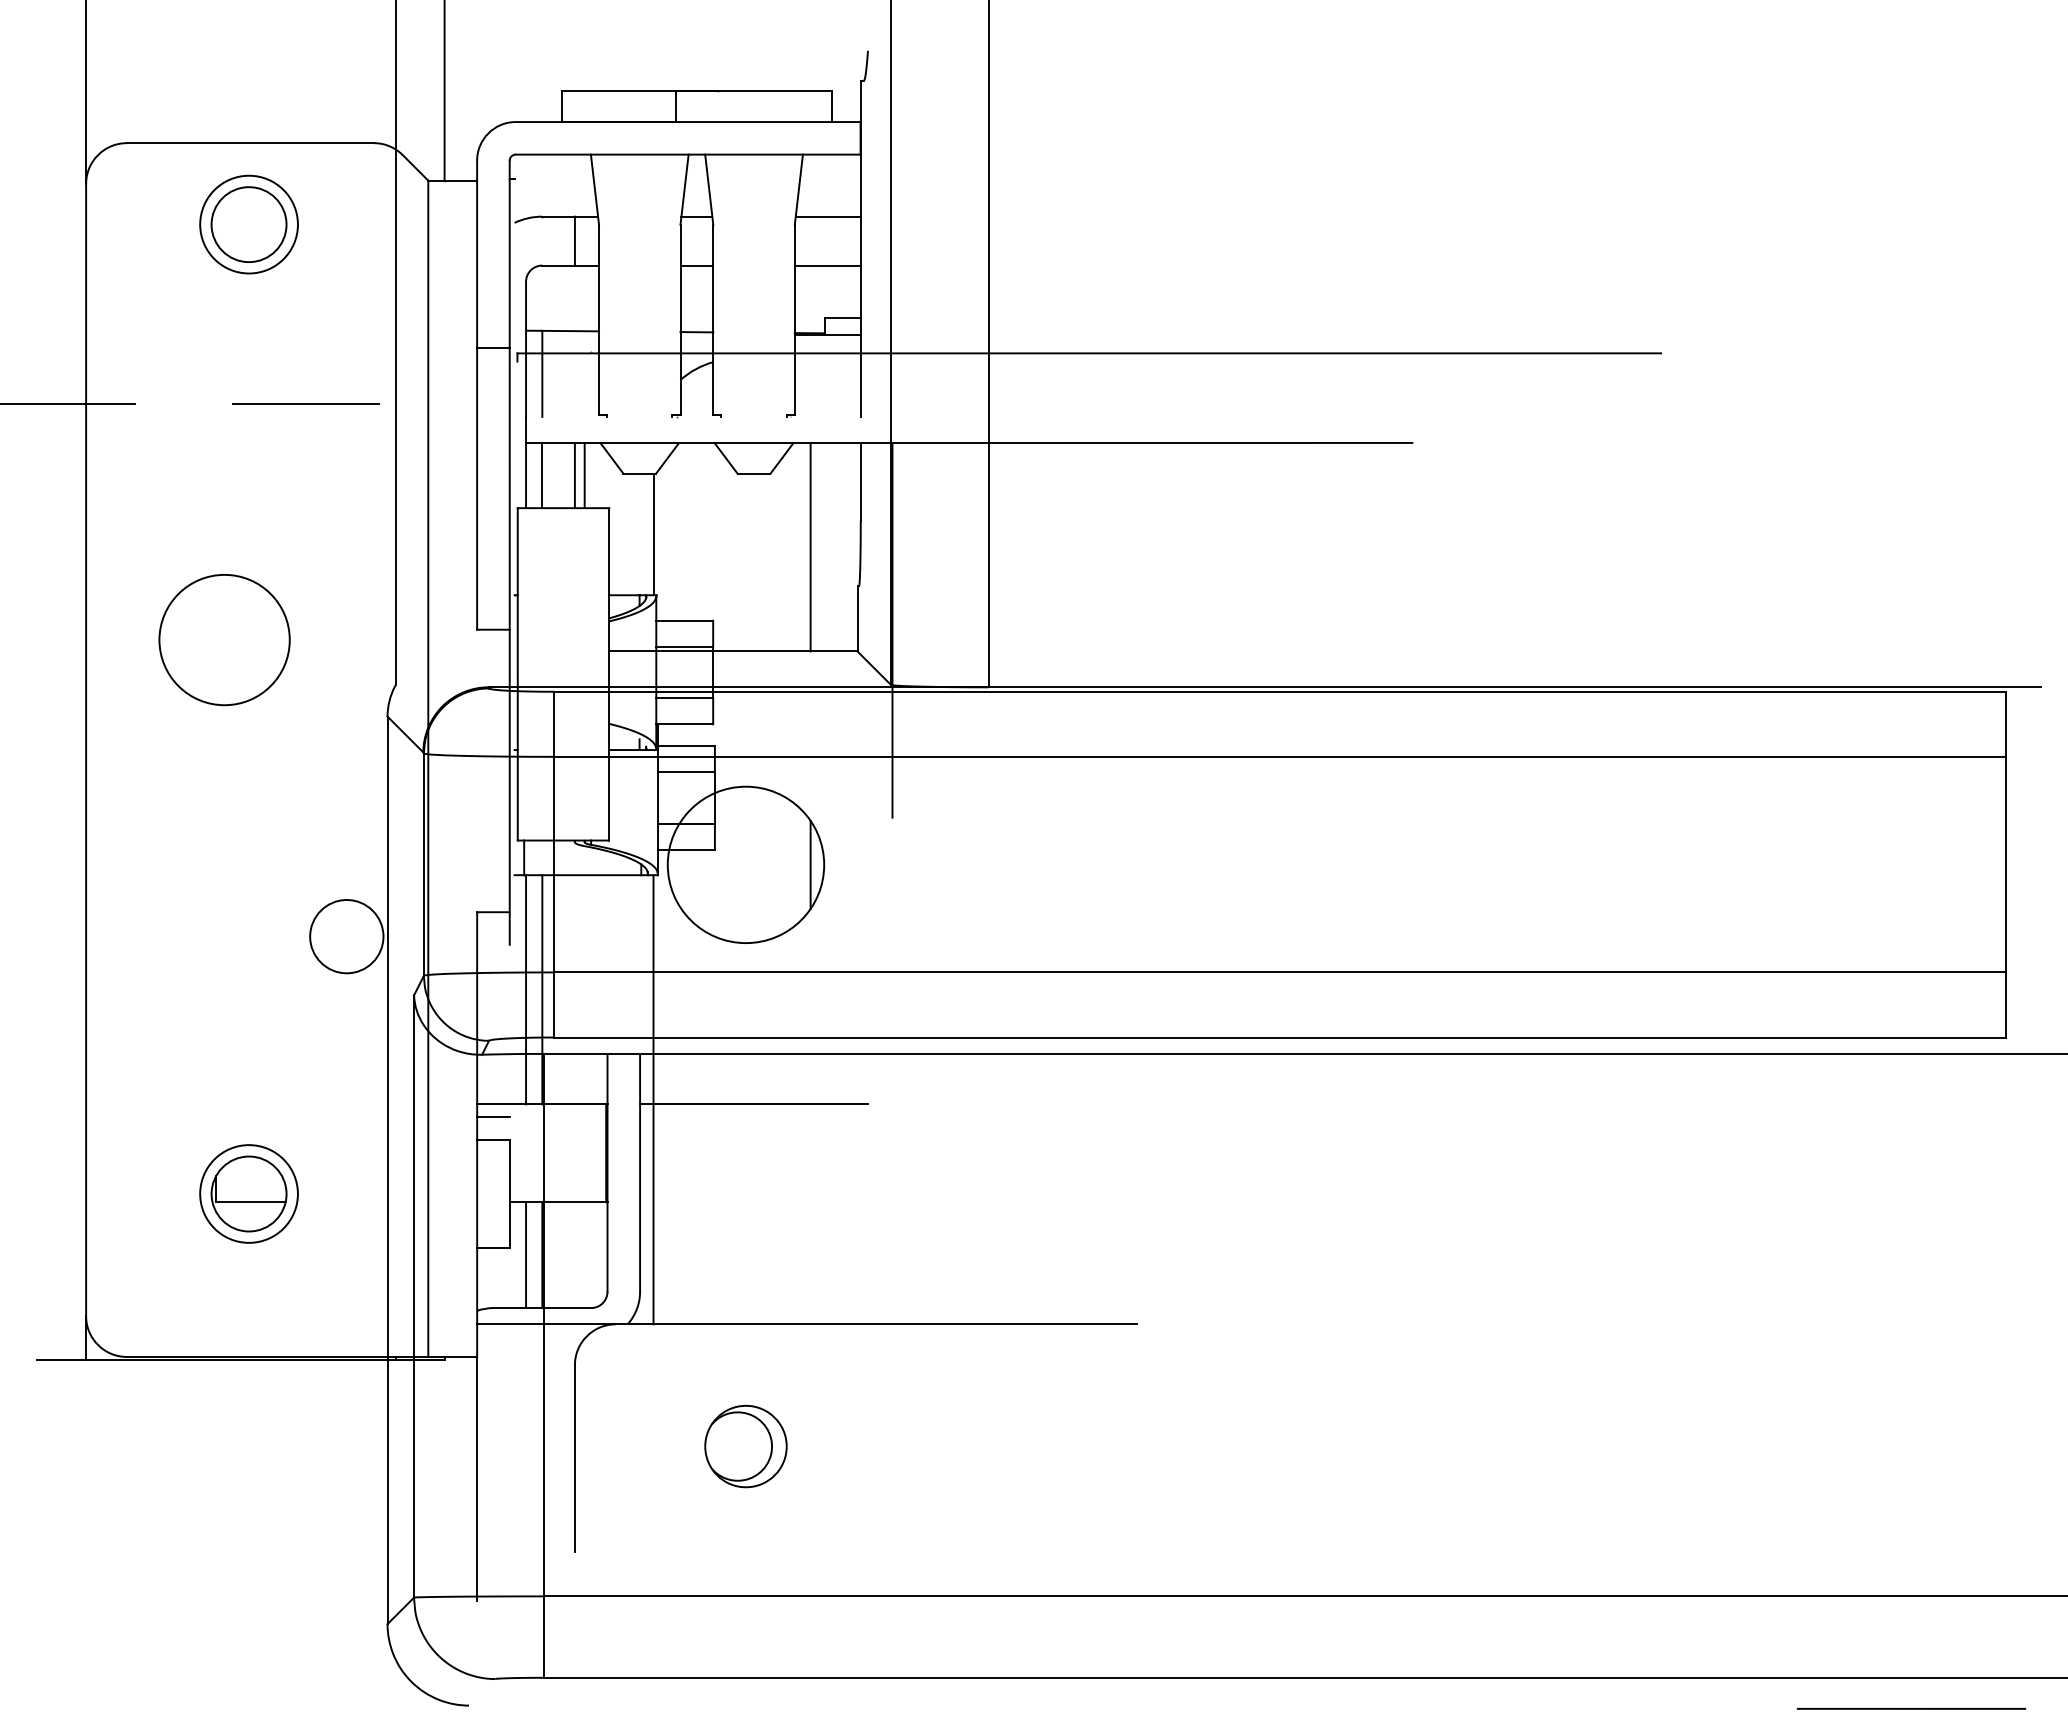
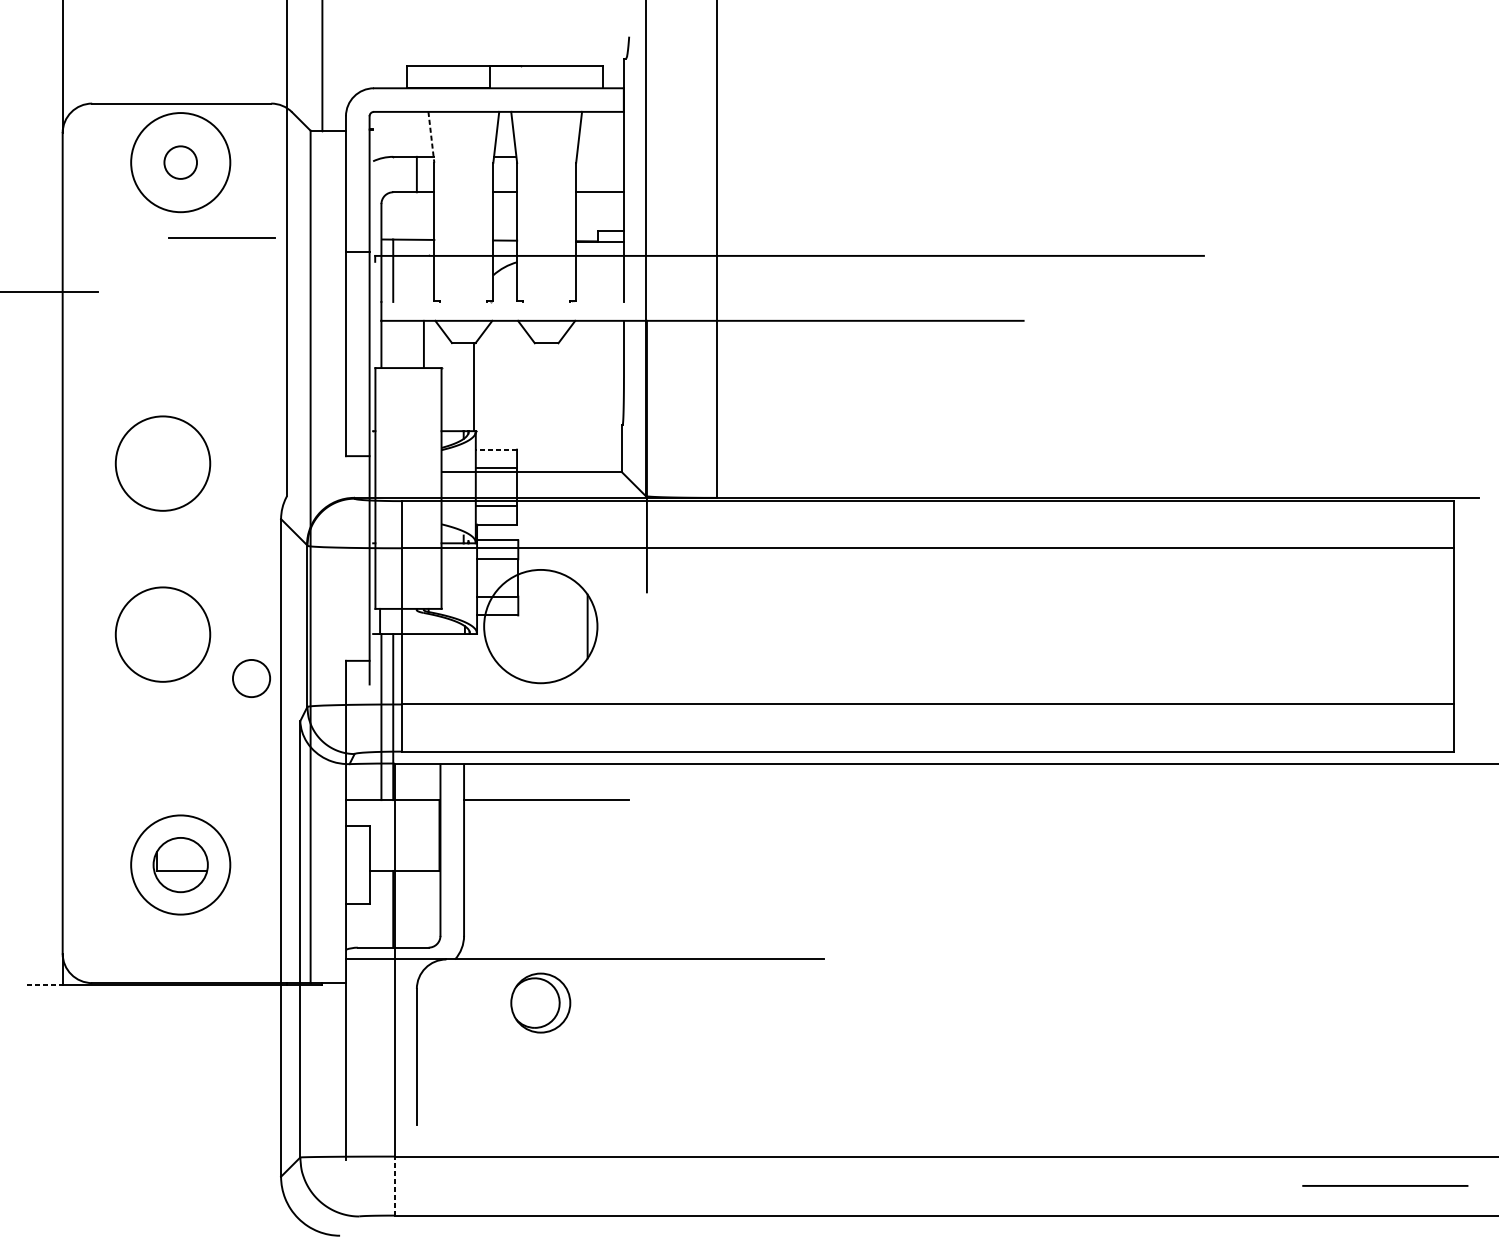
line: (595, 190) -> (431, 137), solid -> dashed
line: (827, 216) -> (599, 156), removed
circle: (248, 224) -> (180, 162), size x0.6
circle: (248, 224) -> (180, 162), size x1.4
line: (305, 403) -> (221, 237), moved
line: (542, 475) -> (393, 344), removed
line: (574, 475) -> (416, 344), removed
line: (810, 546) -> (587, 395), removed
line: (684, 620) -> (496, 449), solid -> dashed
circle: (224, 876) -> (162, 634), added
circle: (346, 936) -> (251, 678), size x0.7
line: (653, 1099) -> (473, 796), removed
line: (493, 1116) -> (357, 808), removed
circle: (248, 1193) -> (180, 864), size x1.4
line: (526, 1255) -> (381, 909), removed
line: (62, 1360) -> (45, 985), solid -> dashed
part: (745, 1446) -> (540, 1003), moved
line: (544, 1637) -> (394, 1186), solid -> dashed
line: (1911, 1708) -> (1385, 1185), moved

